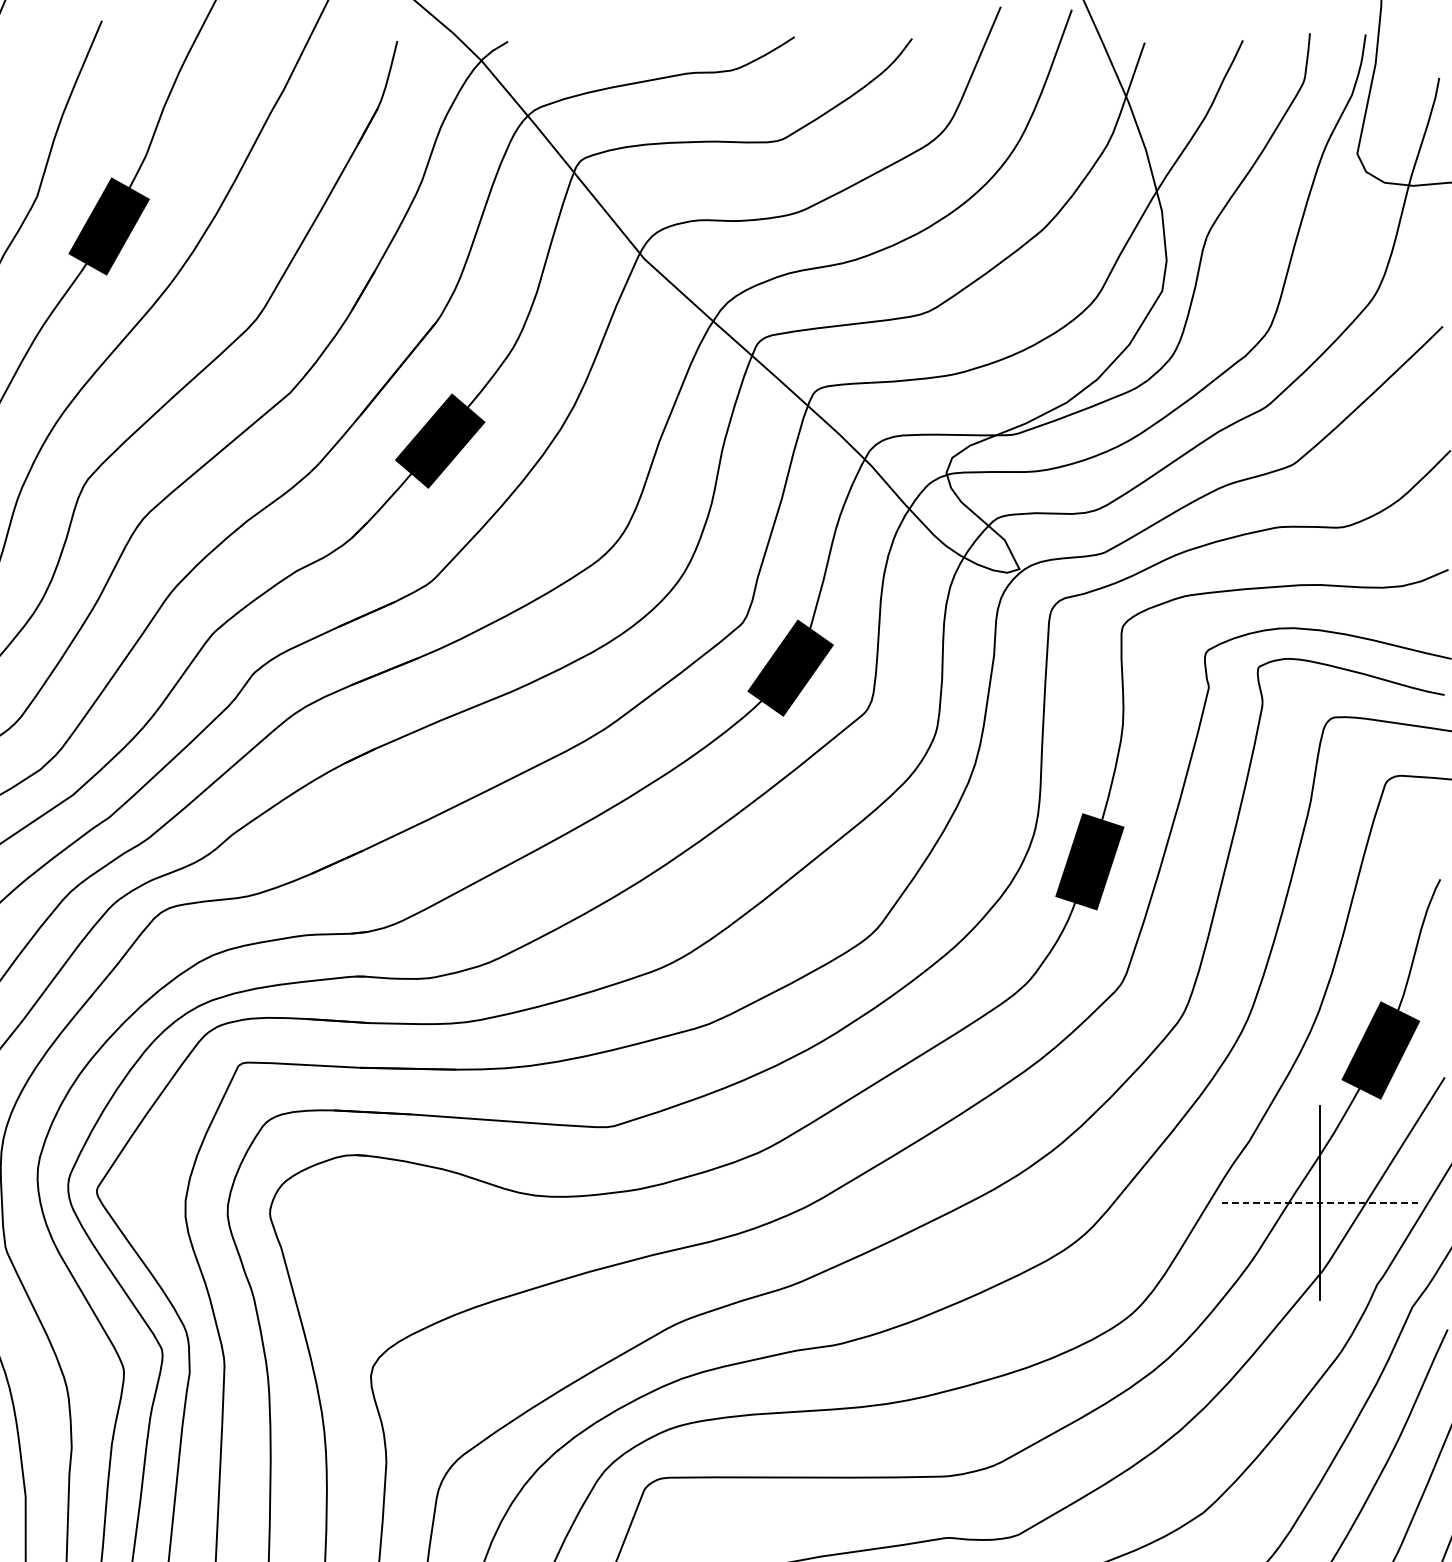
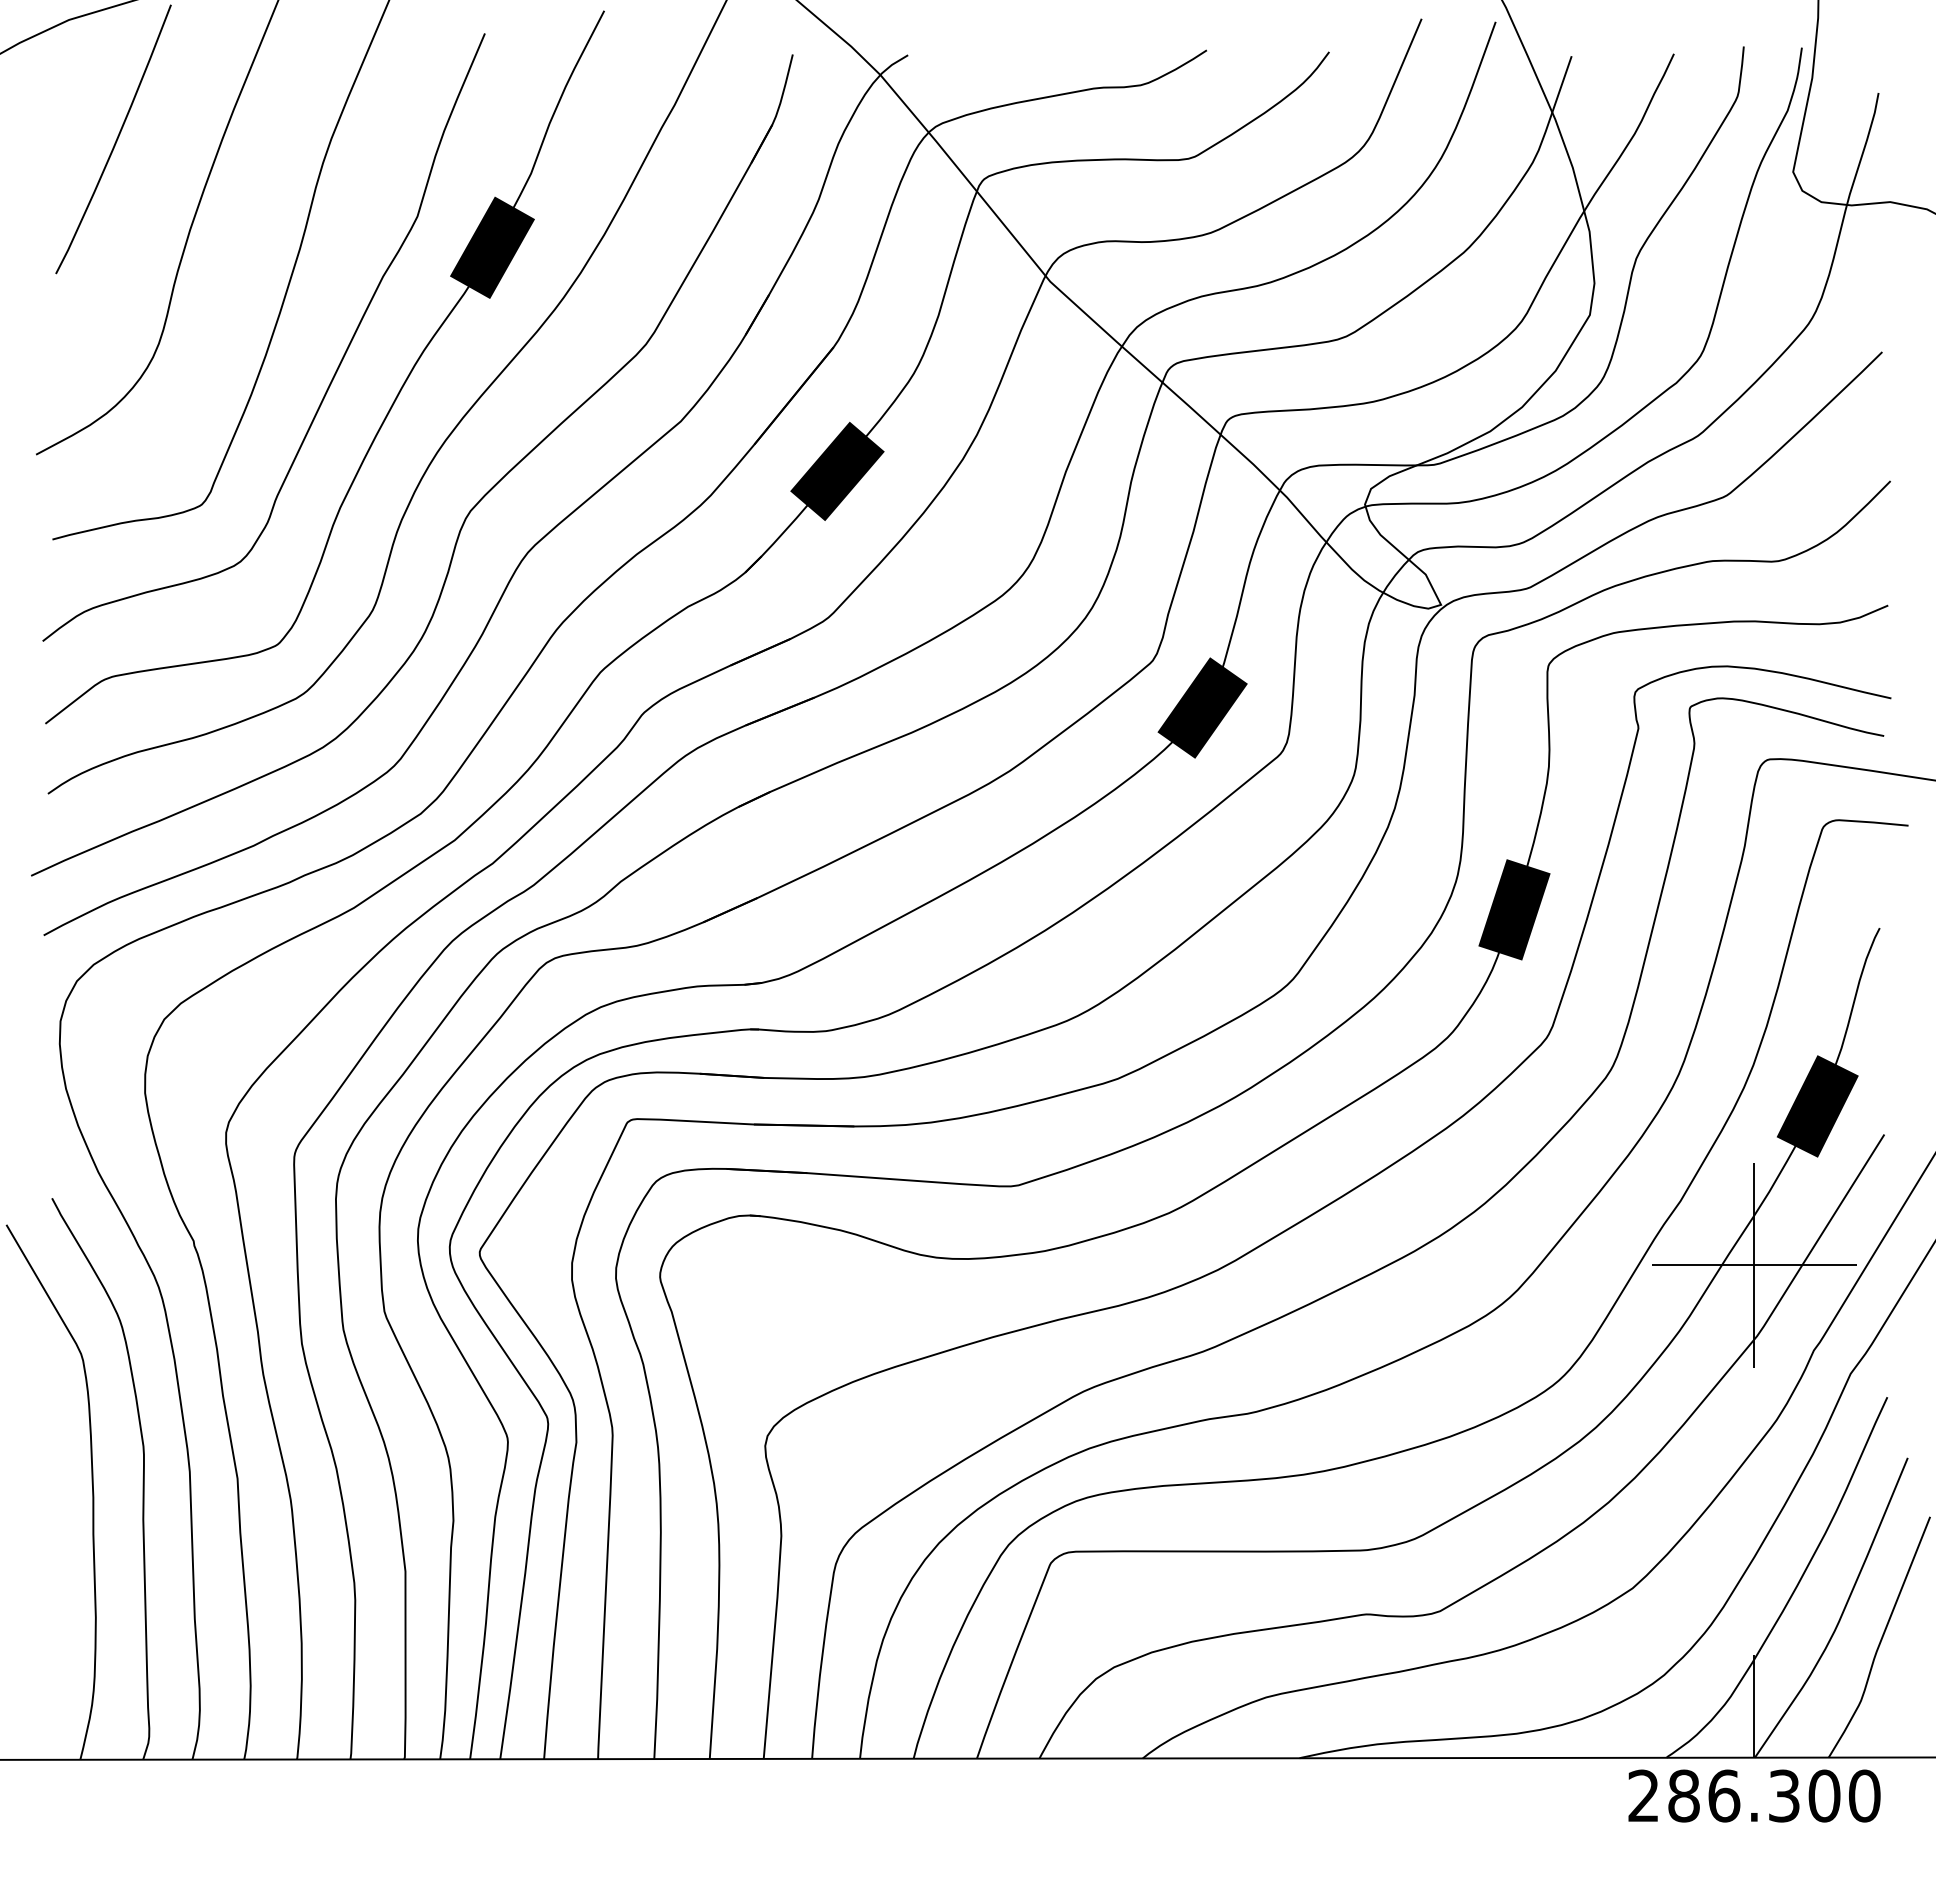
line: (1319, 1203) -> (1753, 1265), dashed -> solid

